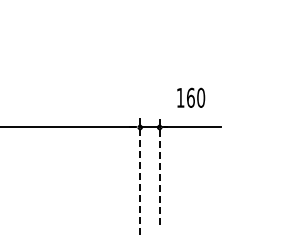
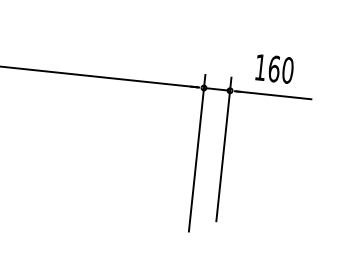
text: (191, 97) -> (275, 68), moved
line: (159, 171) -> (223, 149), dashed -> solid
line: (140, 176) -> (197, 153), dashed -> solid

